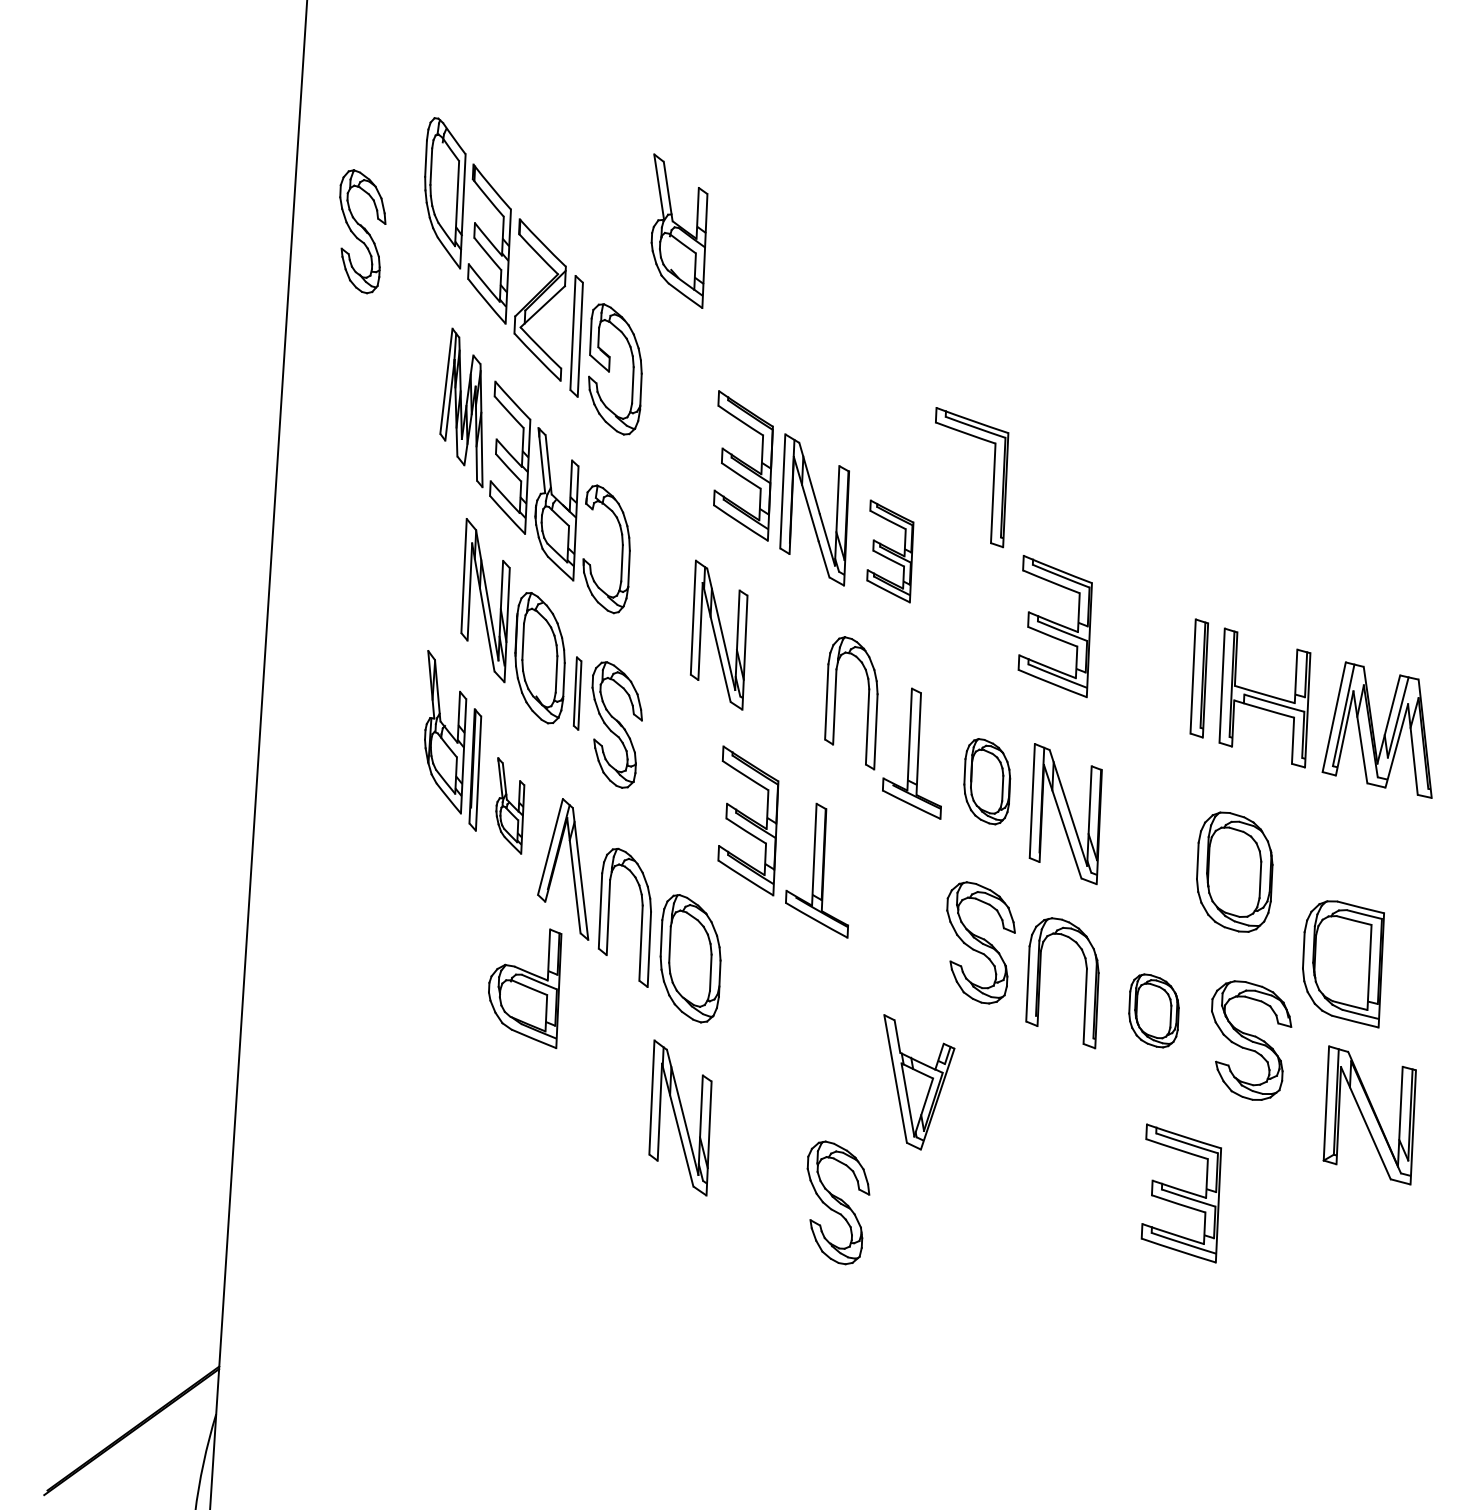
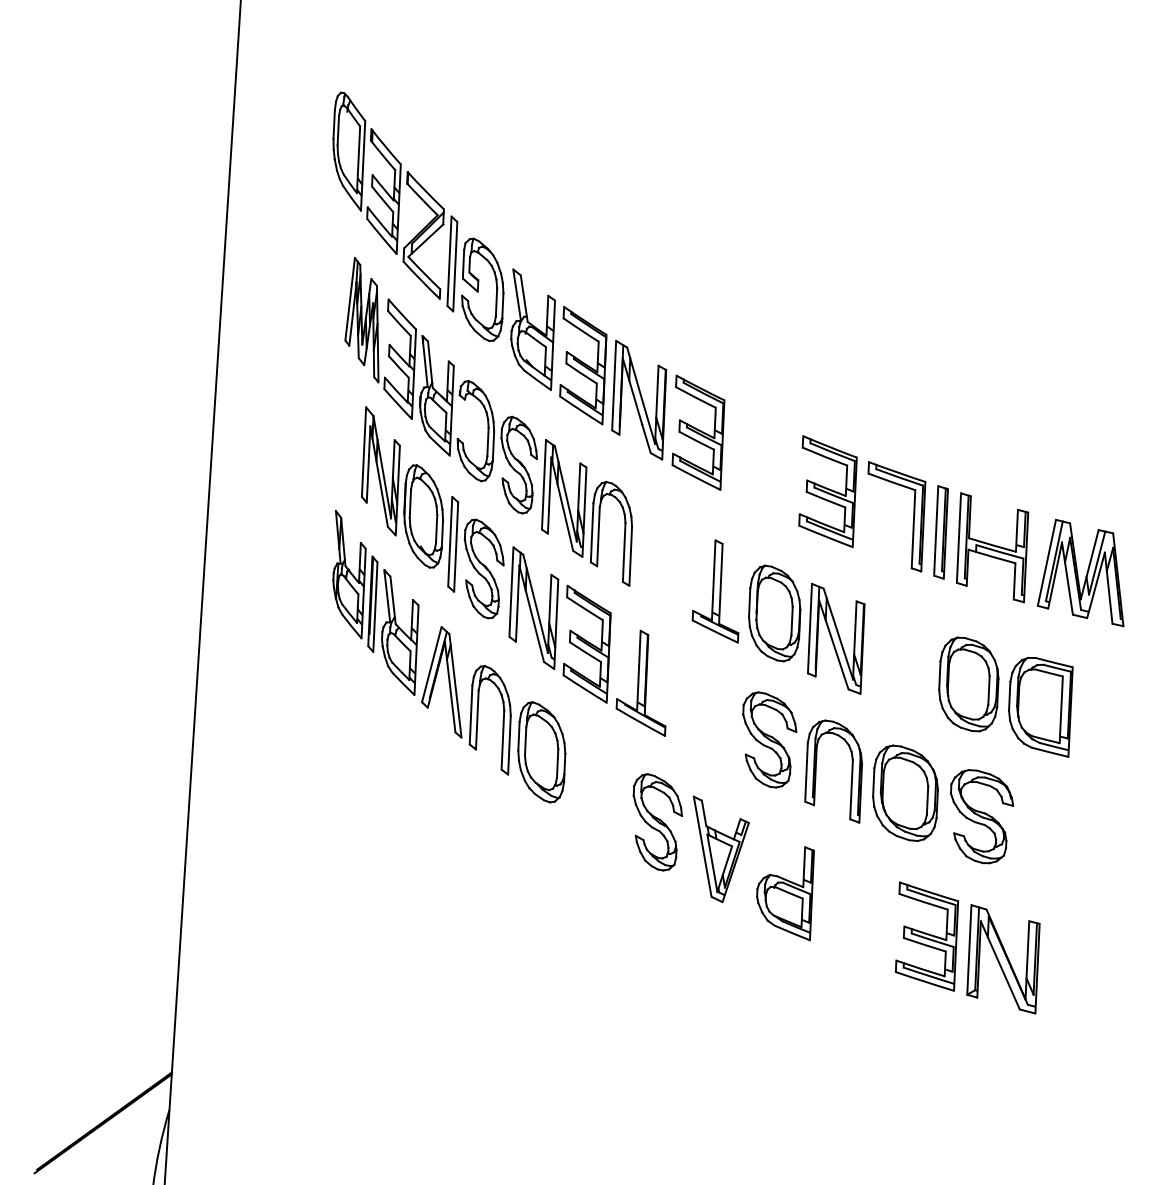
part: (679, 230) -> (533, 329), moved
part: (362, 231) -> (518, 464), moved
part: (992, 481) -> (912, 519), moved
part: (890, 551) -> (698, 432), size x1.43
part: (577, 693) -> (453, 544), size x1.67
part: (836, 698) -> (599, 530), moved
part: (986, 781) -> (774, 613), size x1.43
part: (510, 805) -> (400, 632), size x1.67
part: (1343, 964) -> (1040, 707), moved
part: (525, 988) -> (785, 893), moved
part: (1153, 1010) -> (905, 793), size x1.67
part: (1369, 1115) -> (1003, 959), moved
part: (680, 1117) -> (533, 607), moved
part: (838, 1202) -> (657, 822), moved

